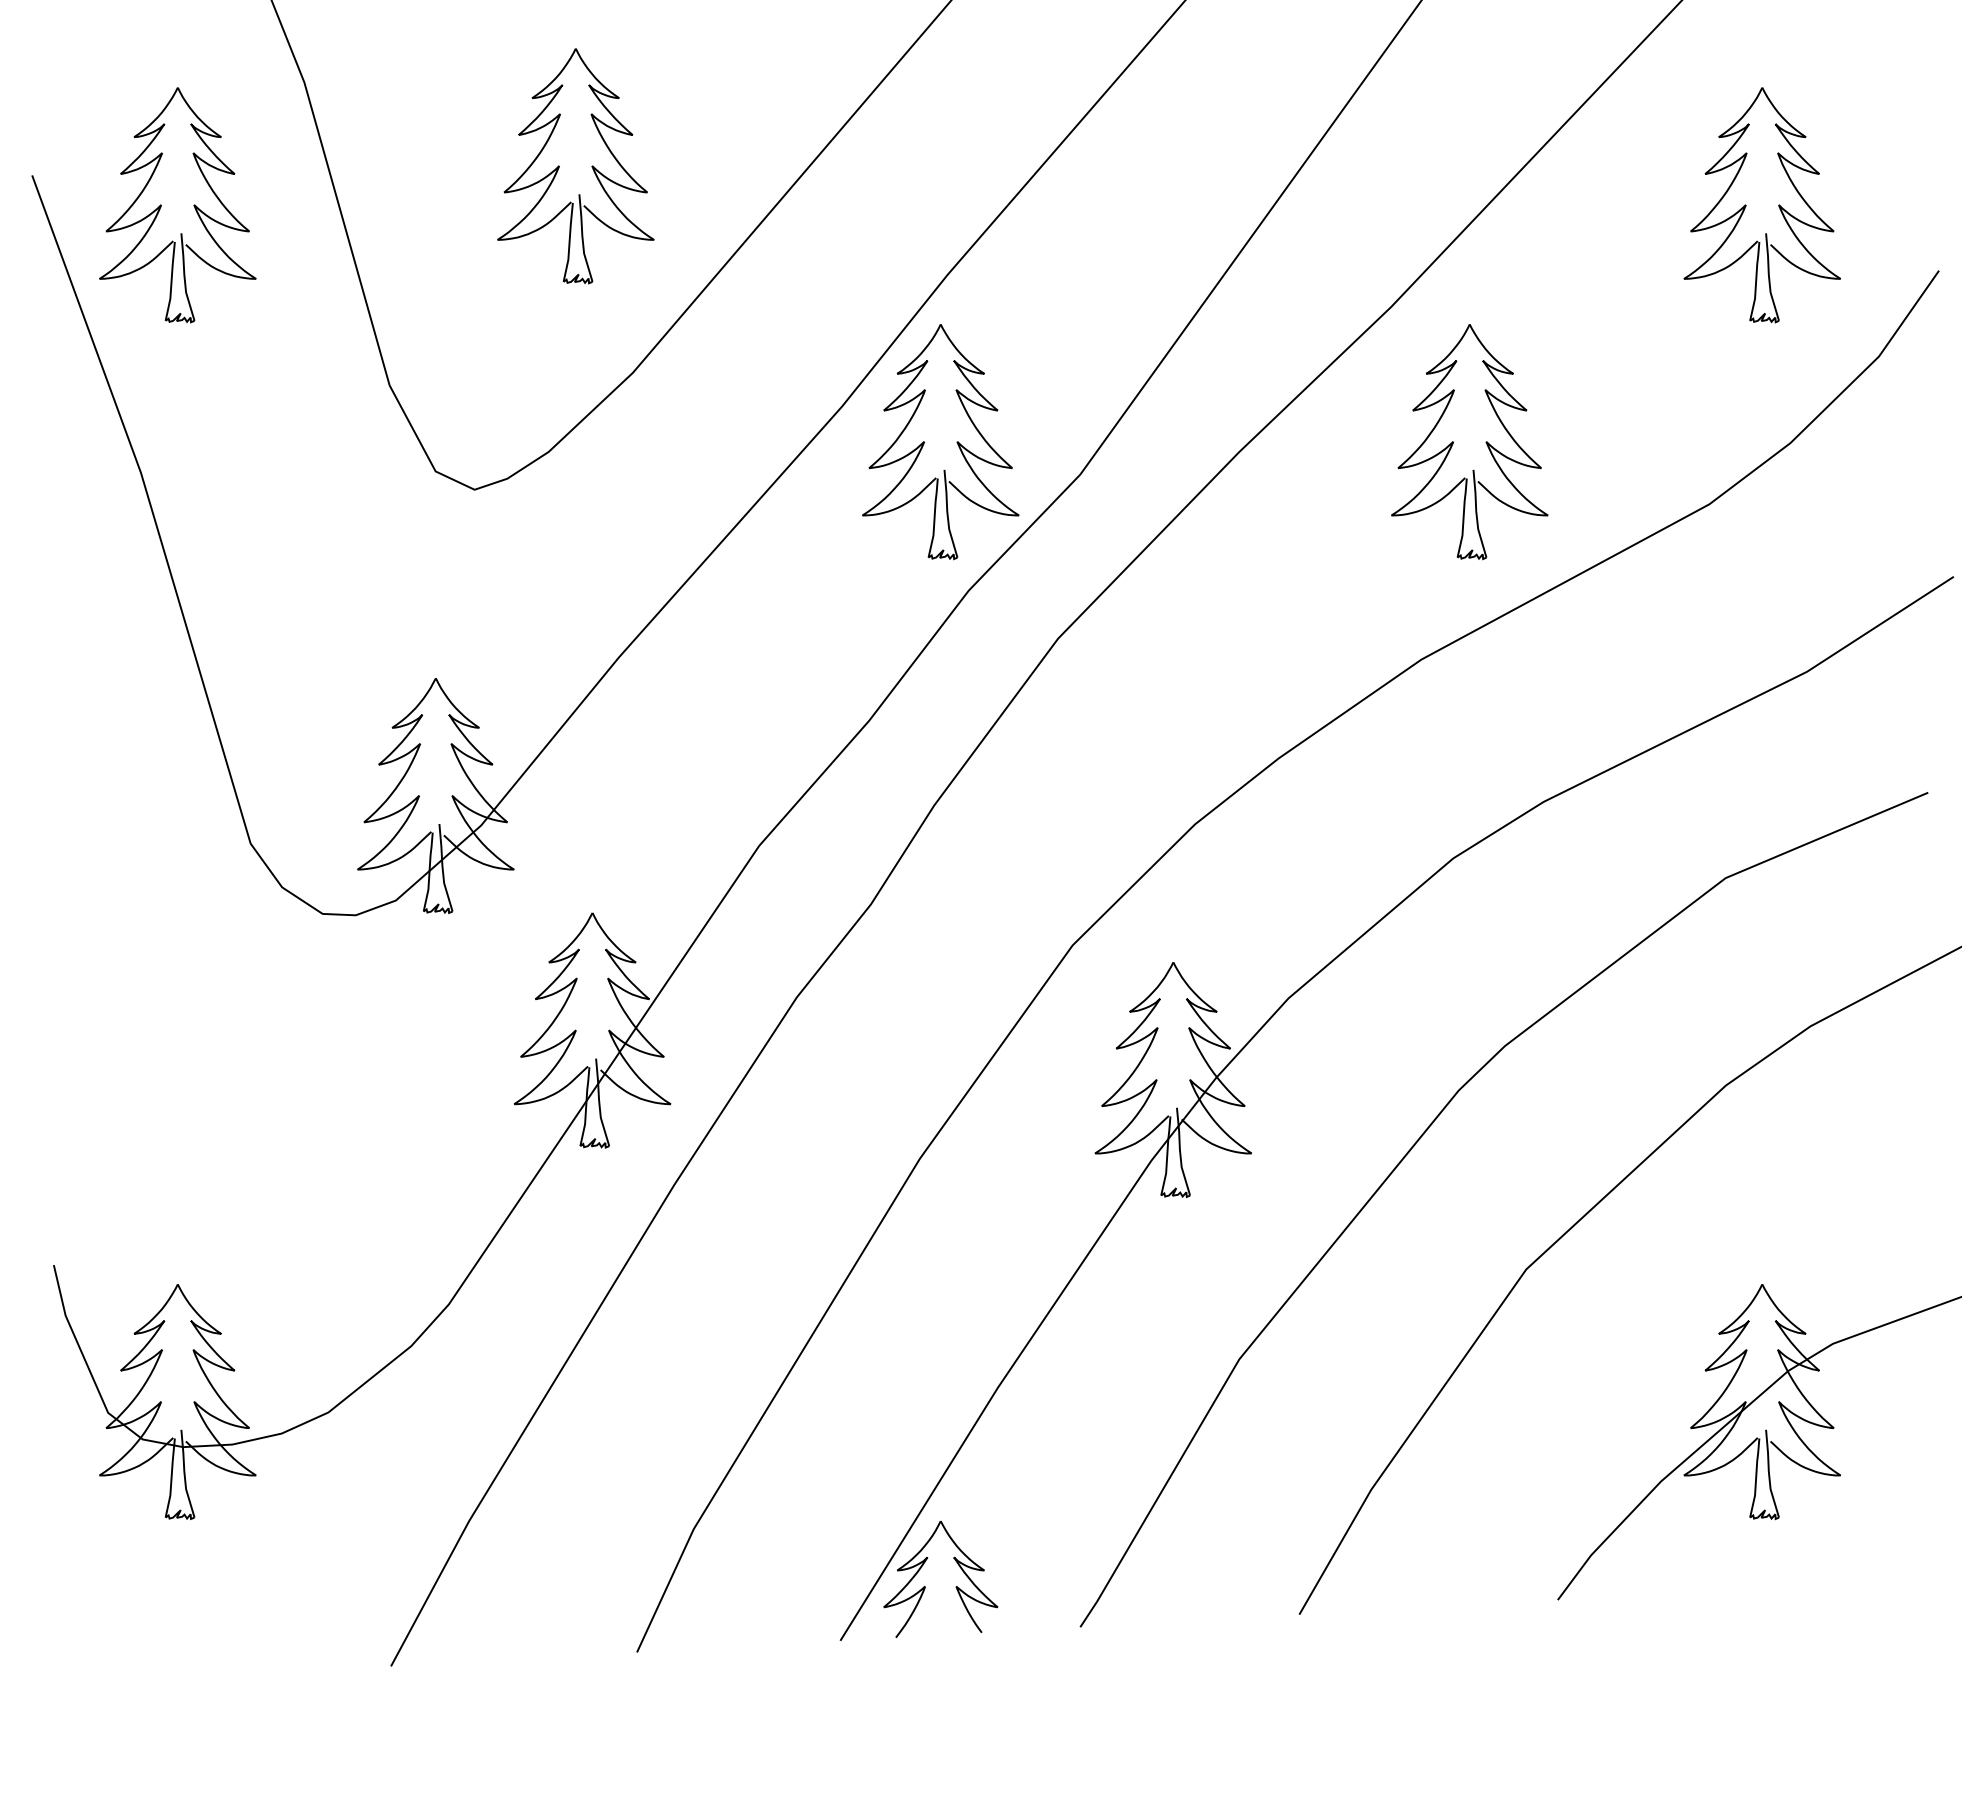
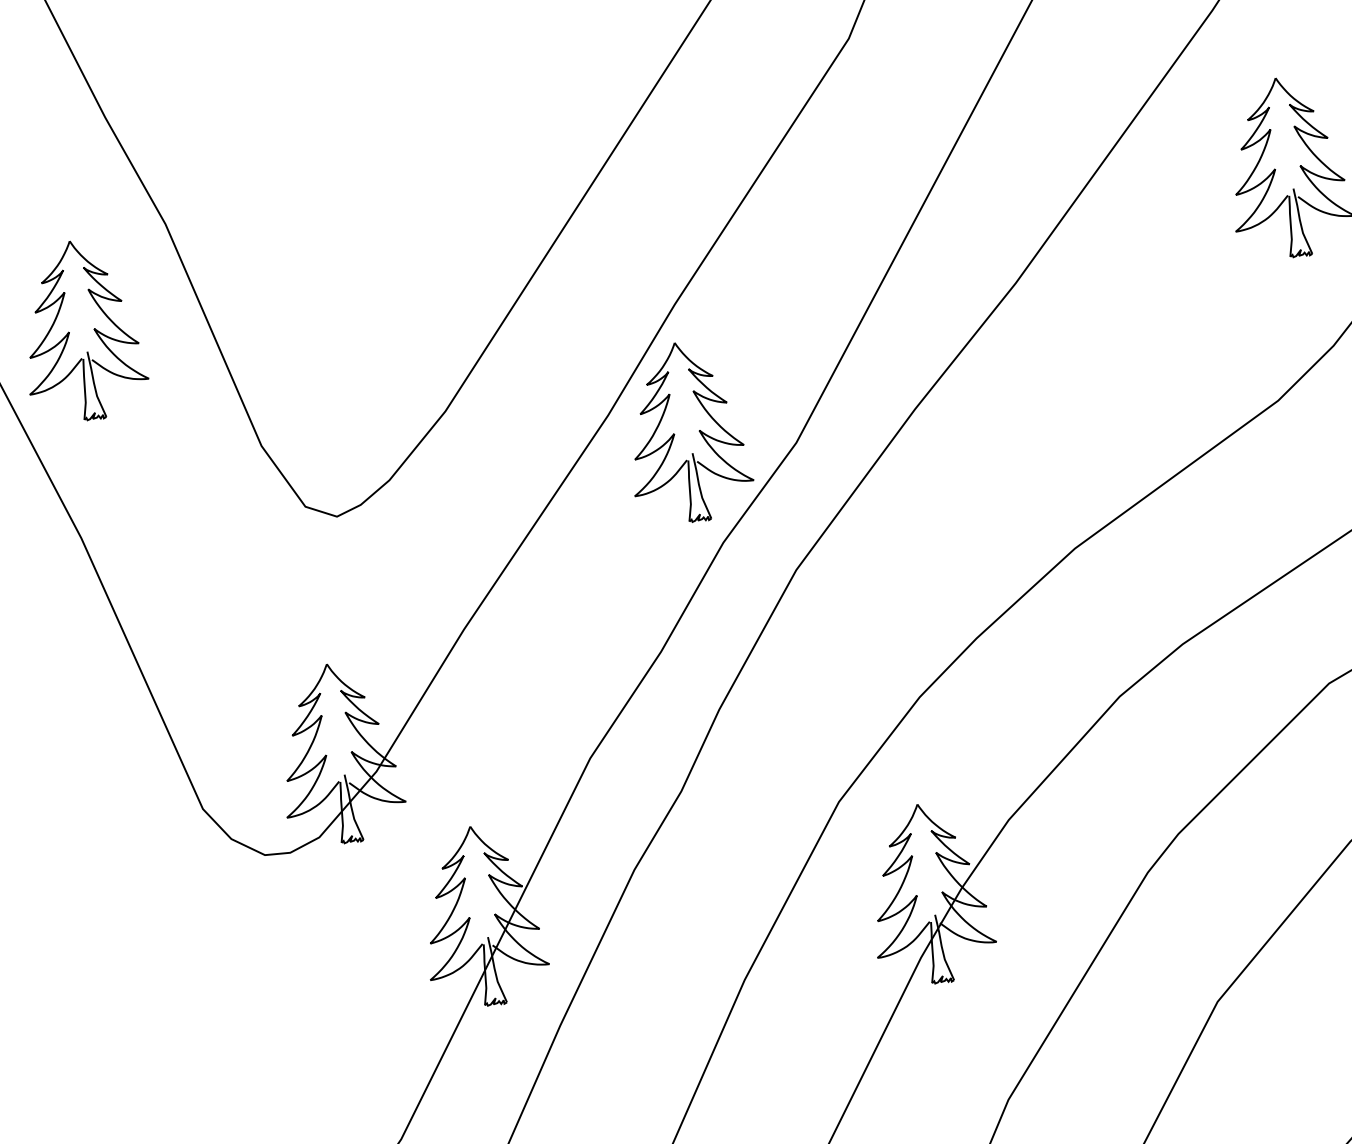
part: (559, 166) -> (368, 261), removed
part: (1454, 442) -> (1077, 379), removed

